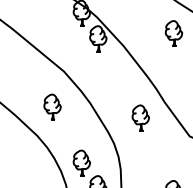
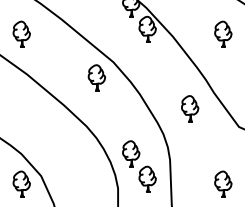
part: (174, 32) -> (223, 33), moved
part: (52, 106) -> (96, 77), moved

